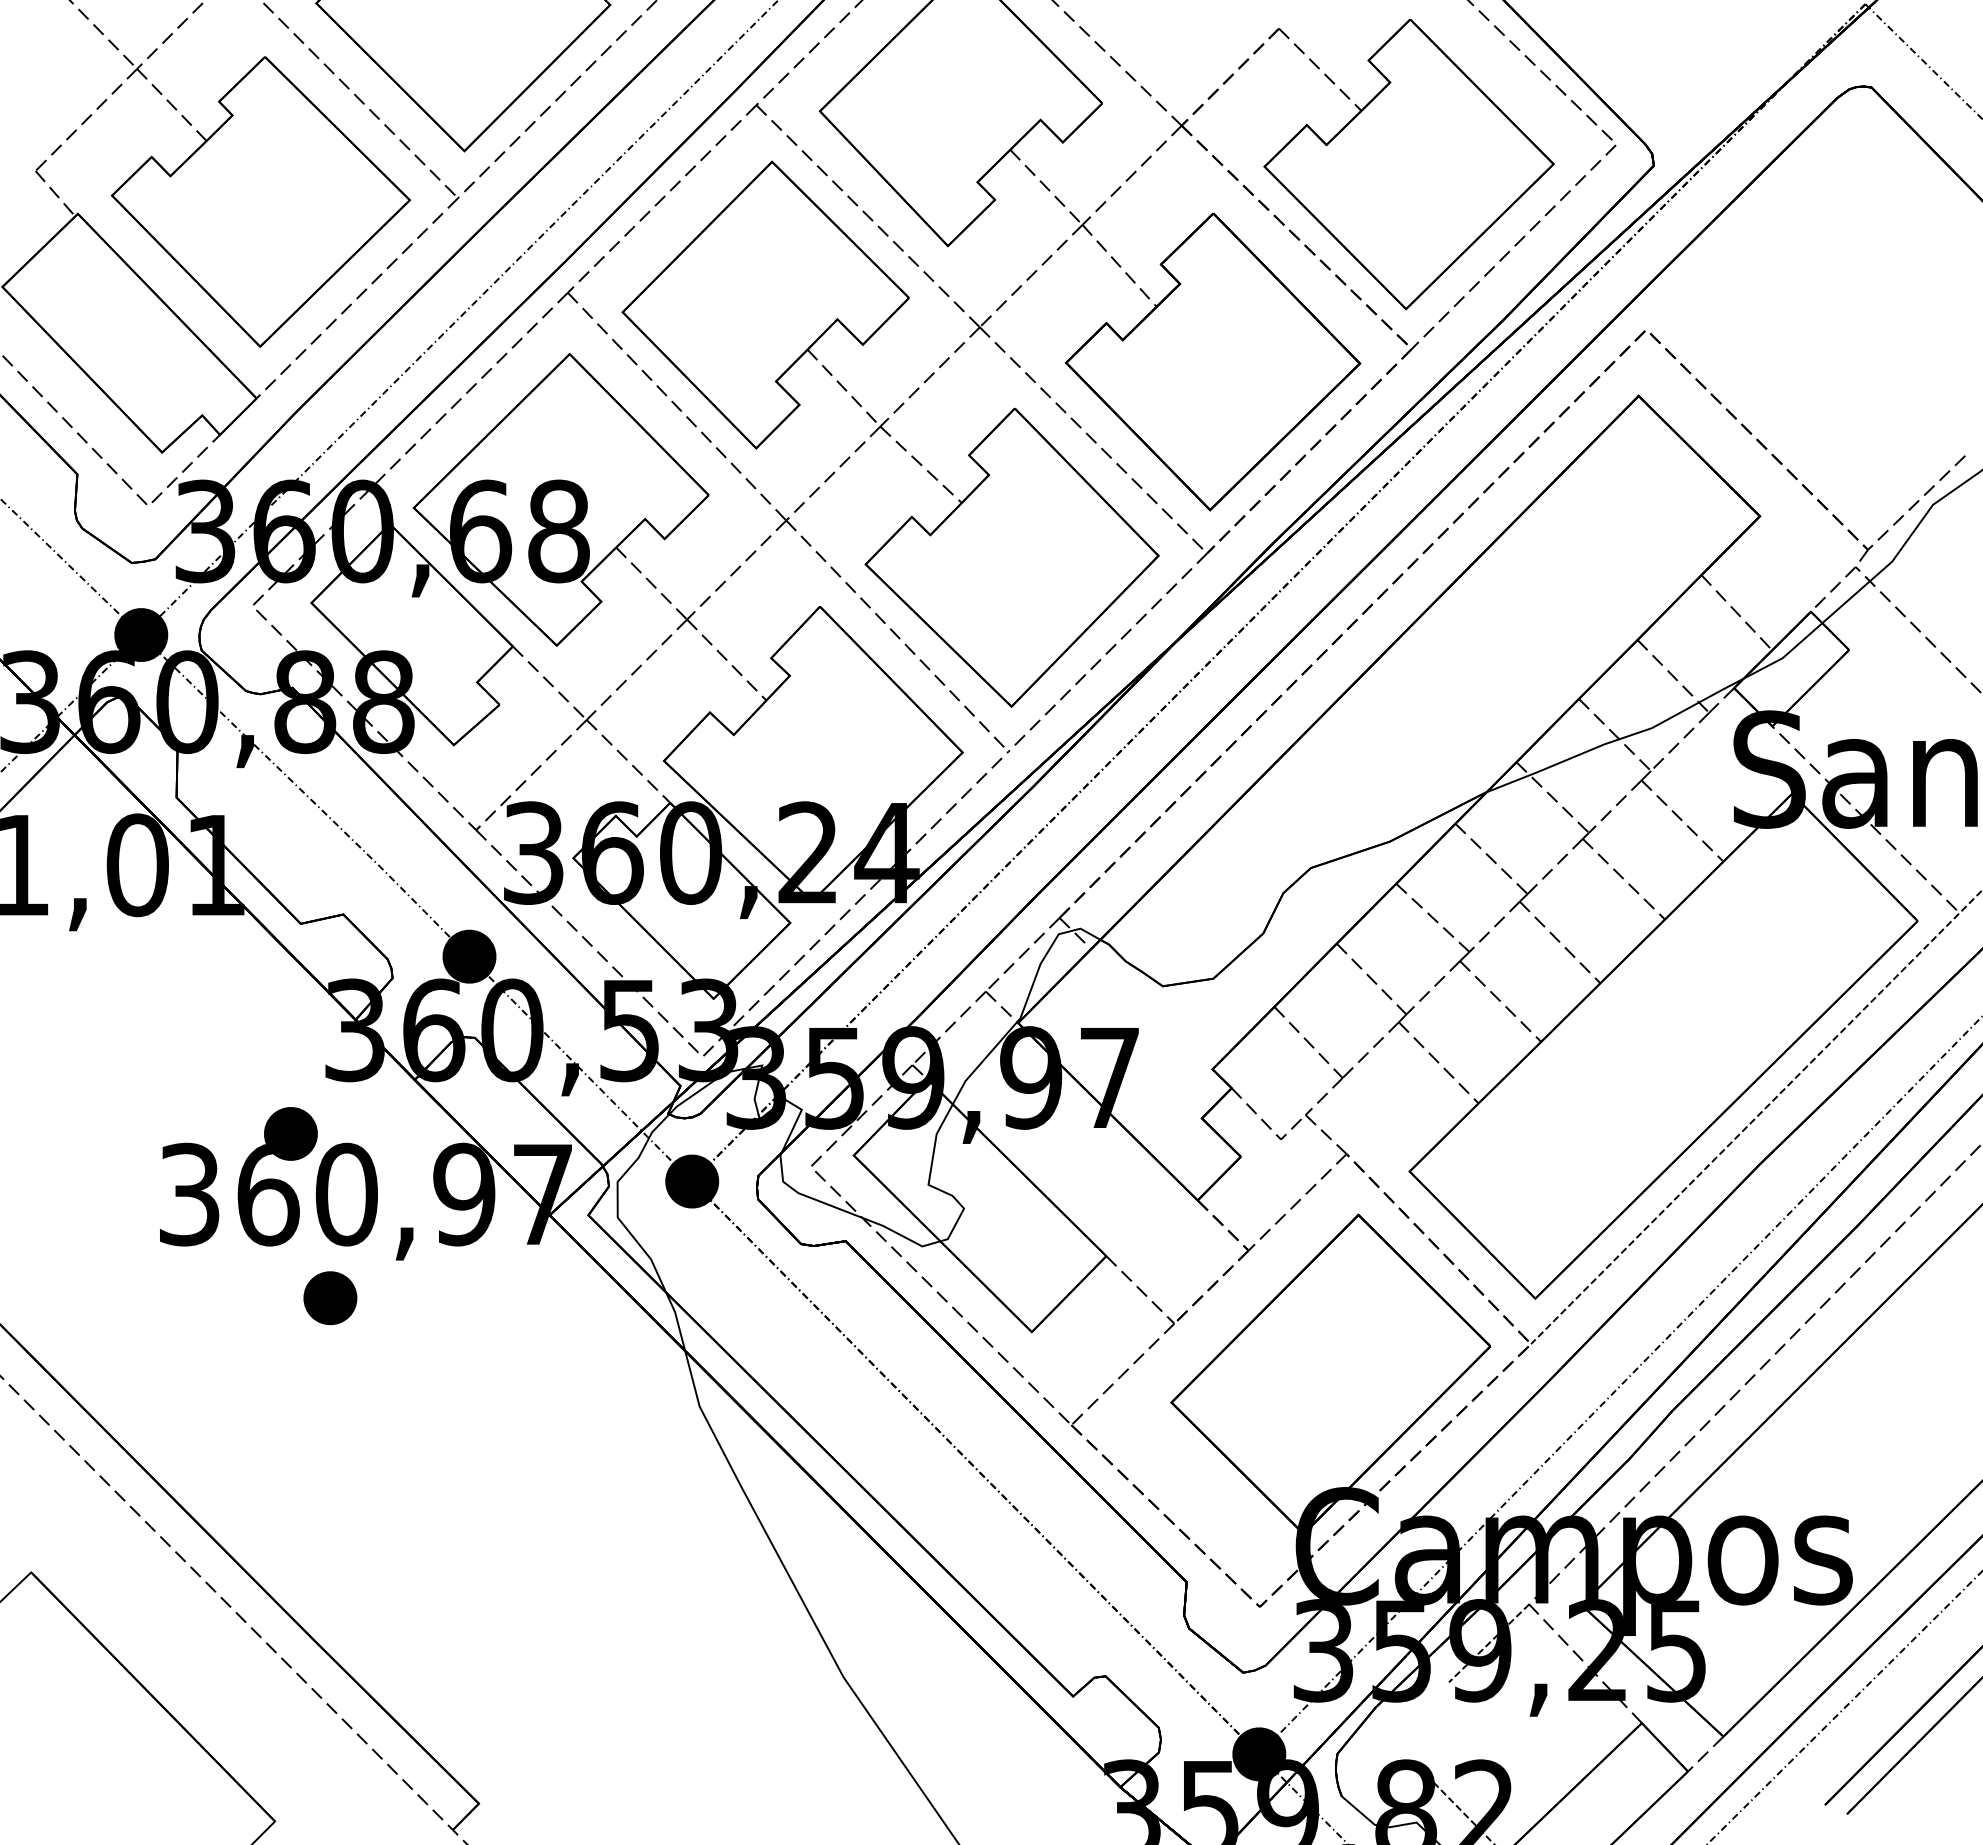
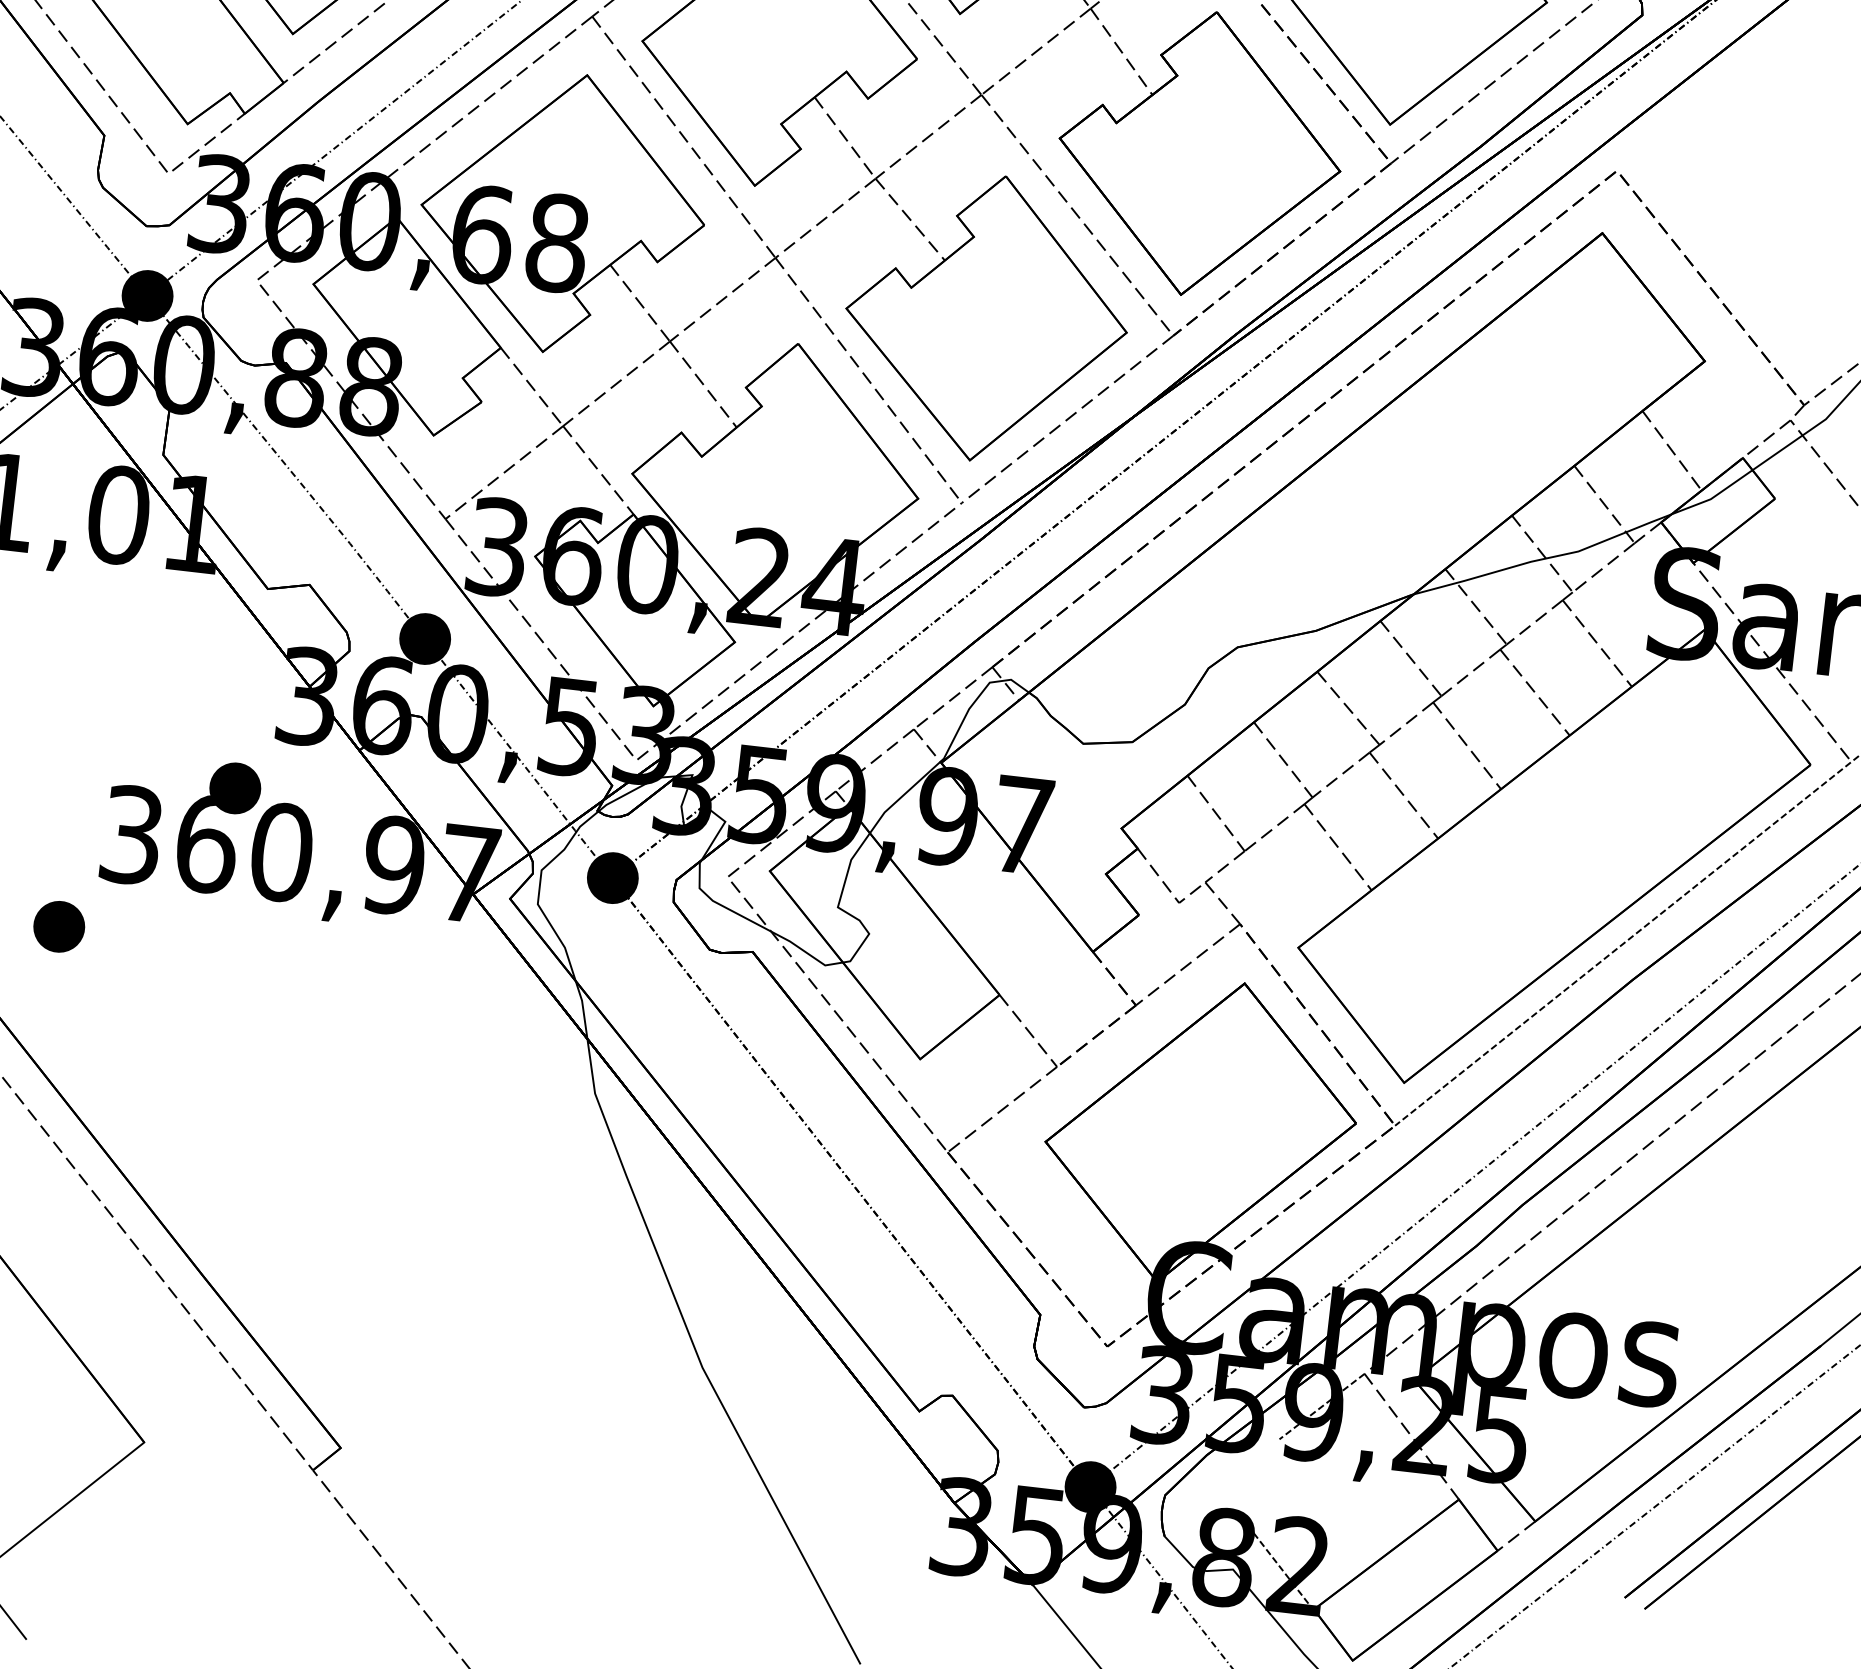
part: (330, 1298) -> (59, 927), moved

